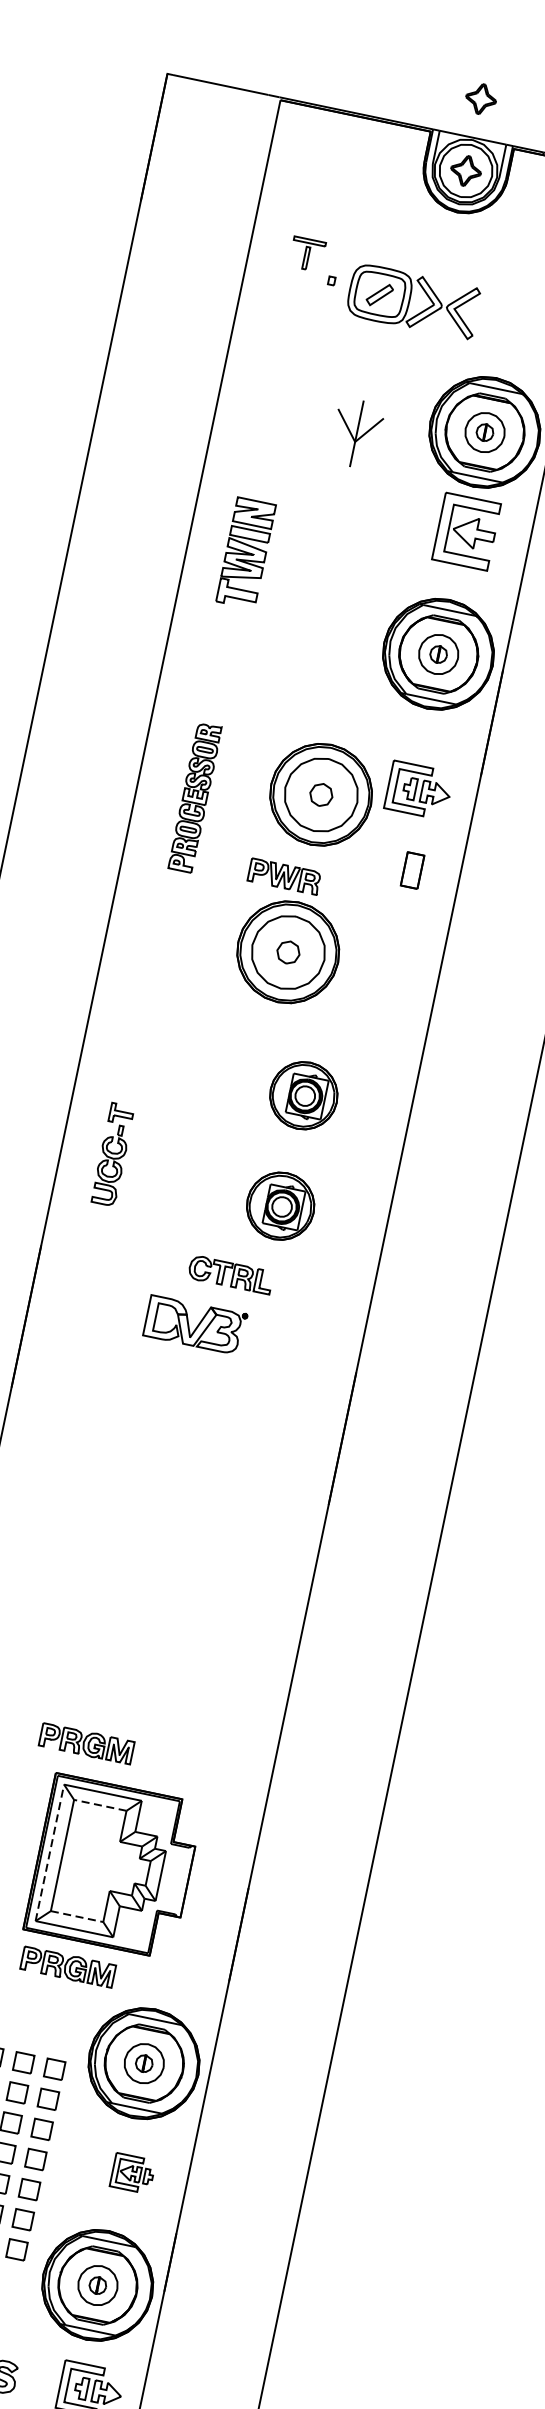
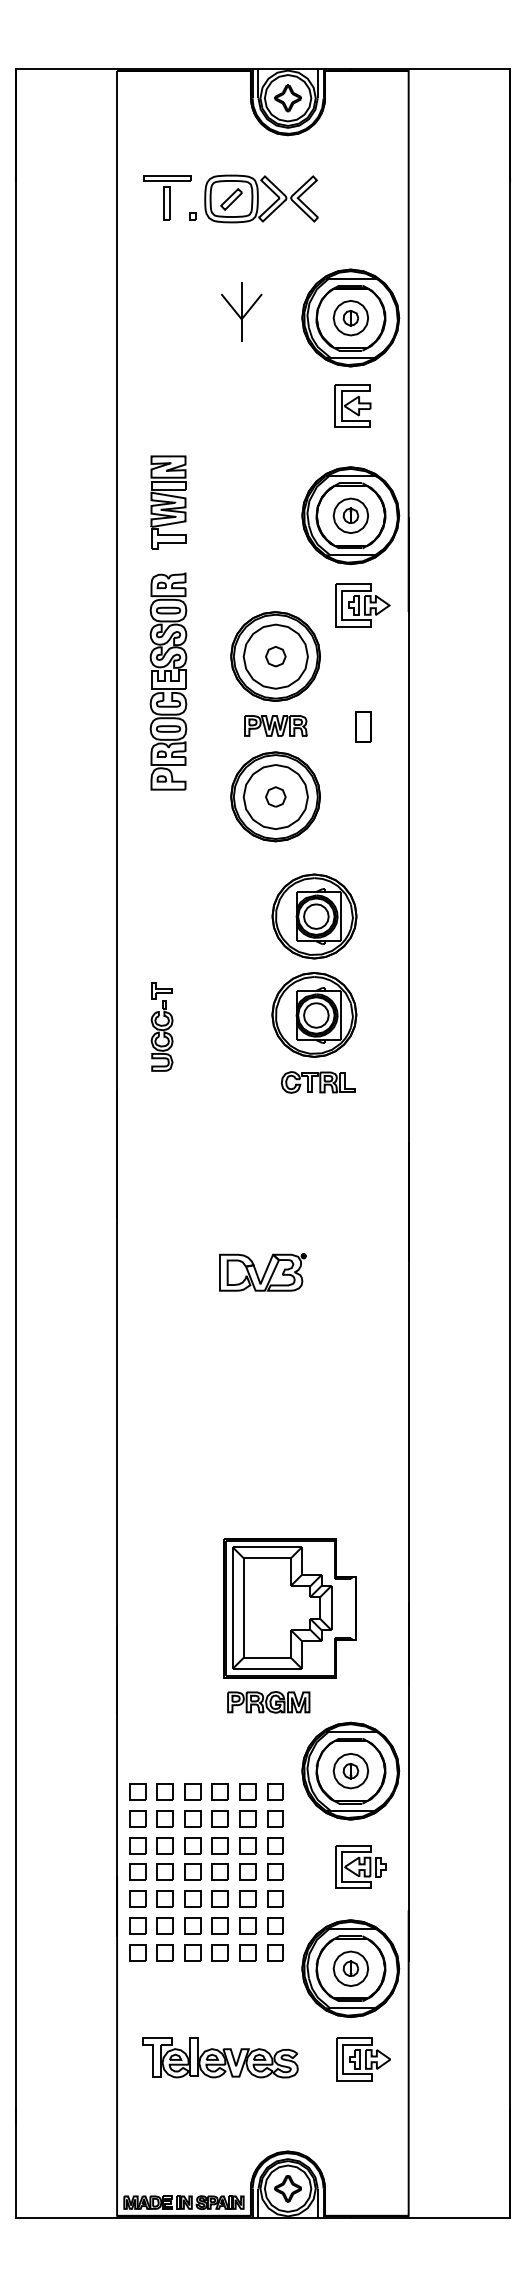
part: (480, 99) -> (287, 34), removed
part: (307, 254) -> (167, 197), size x1.67
part: (413, 300) -> (261, 198), moved
part: (356, 433) -> (241, 311), moved
part: (466, 531) -> (352, 405), size x0.71
part: (246, 552) -> (168, 502), moved
part: (419, 790) -> (362, 605), moved
part: (195, 797) -> (168, 681), size x1.67
part: (413, 870) -> (363, 726), moved
part: (284, 876) -> (275, 725), moved
part: (303, 1095) -> (314, 916), size x1.43
part: (112, 1154) -> (161, 1026), moved
part: (280, 1205) -> (314, 1014), size x1.43
part: (230, 1274) -> (317, 1082), moved
part: (195, 1324) -> (262, 1272), moved
part: (86, 1743) -> (244, 1508), removed
line: (99, 1805) -> (266, 1558), dashed -> solid
line: (49, 1853) -> (232, 1608), dashed -> solid
line: (77, 1916) -> (267, 1657), dashed -> solid
part: (132, 2172) -> (360, 1866), size x1.43

